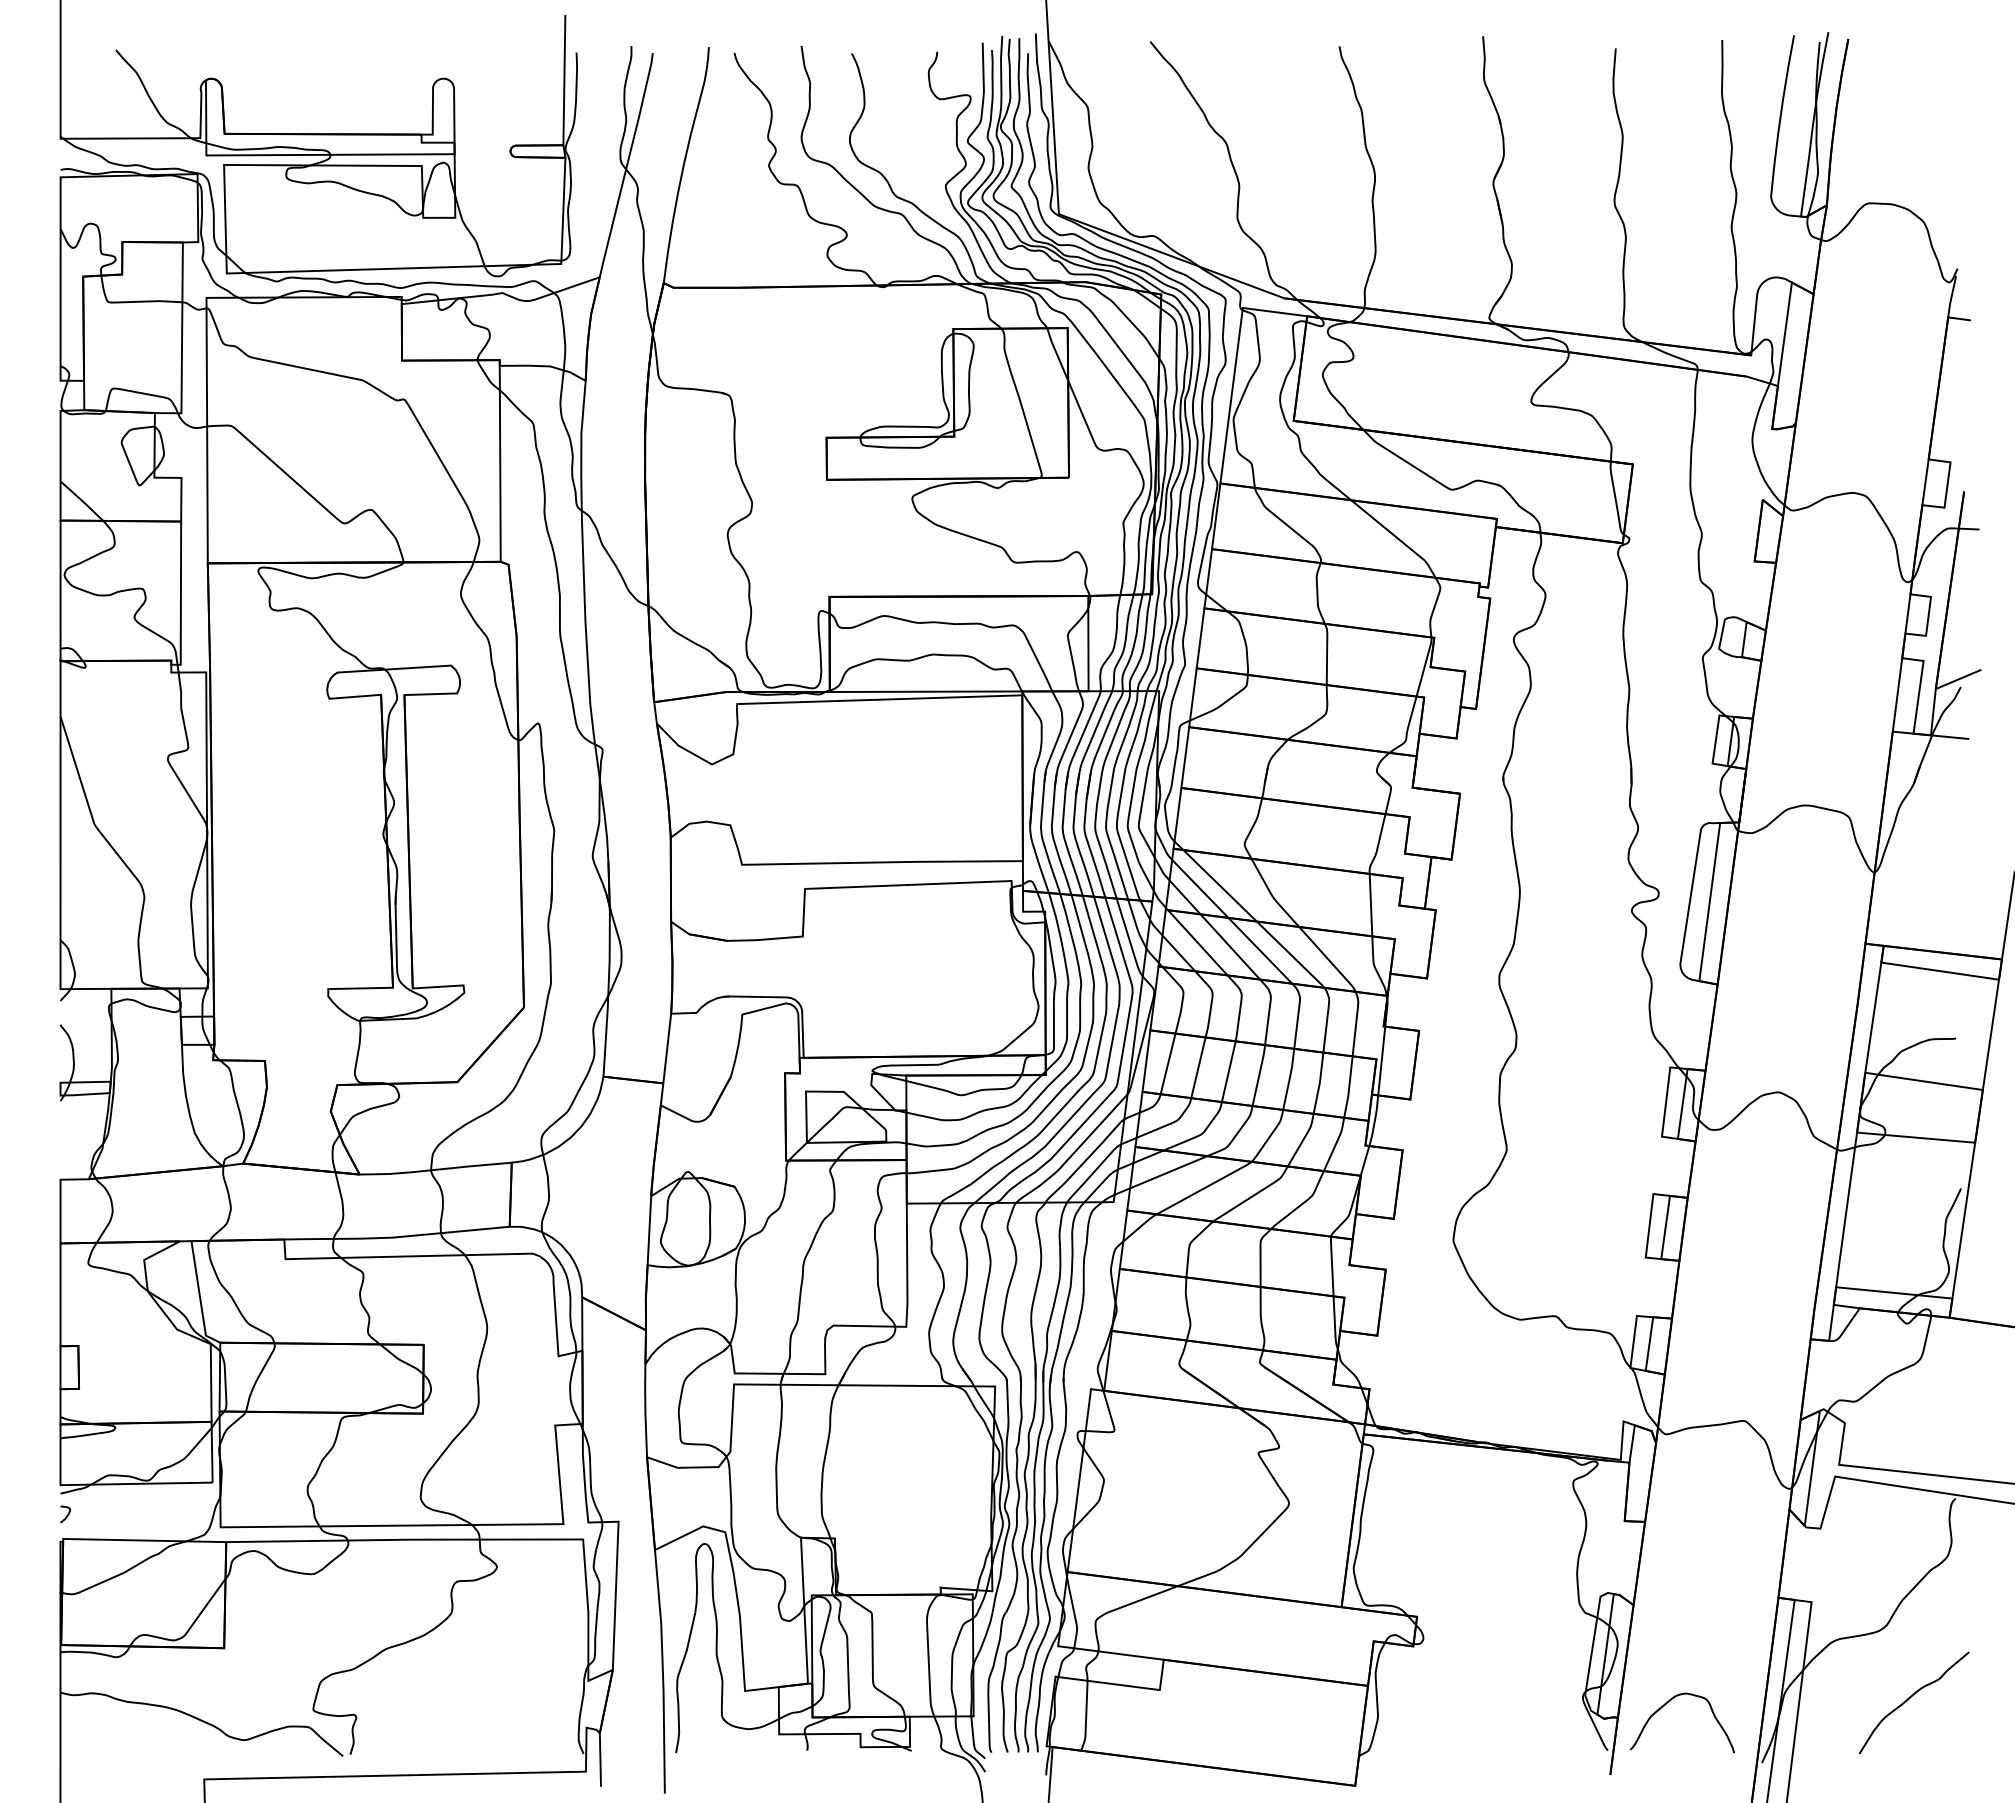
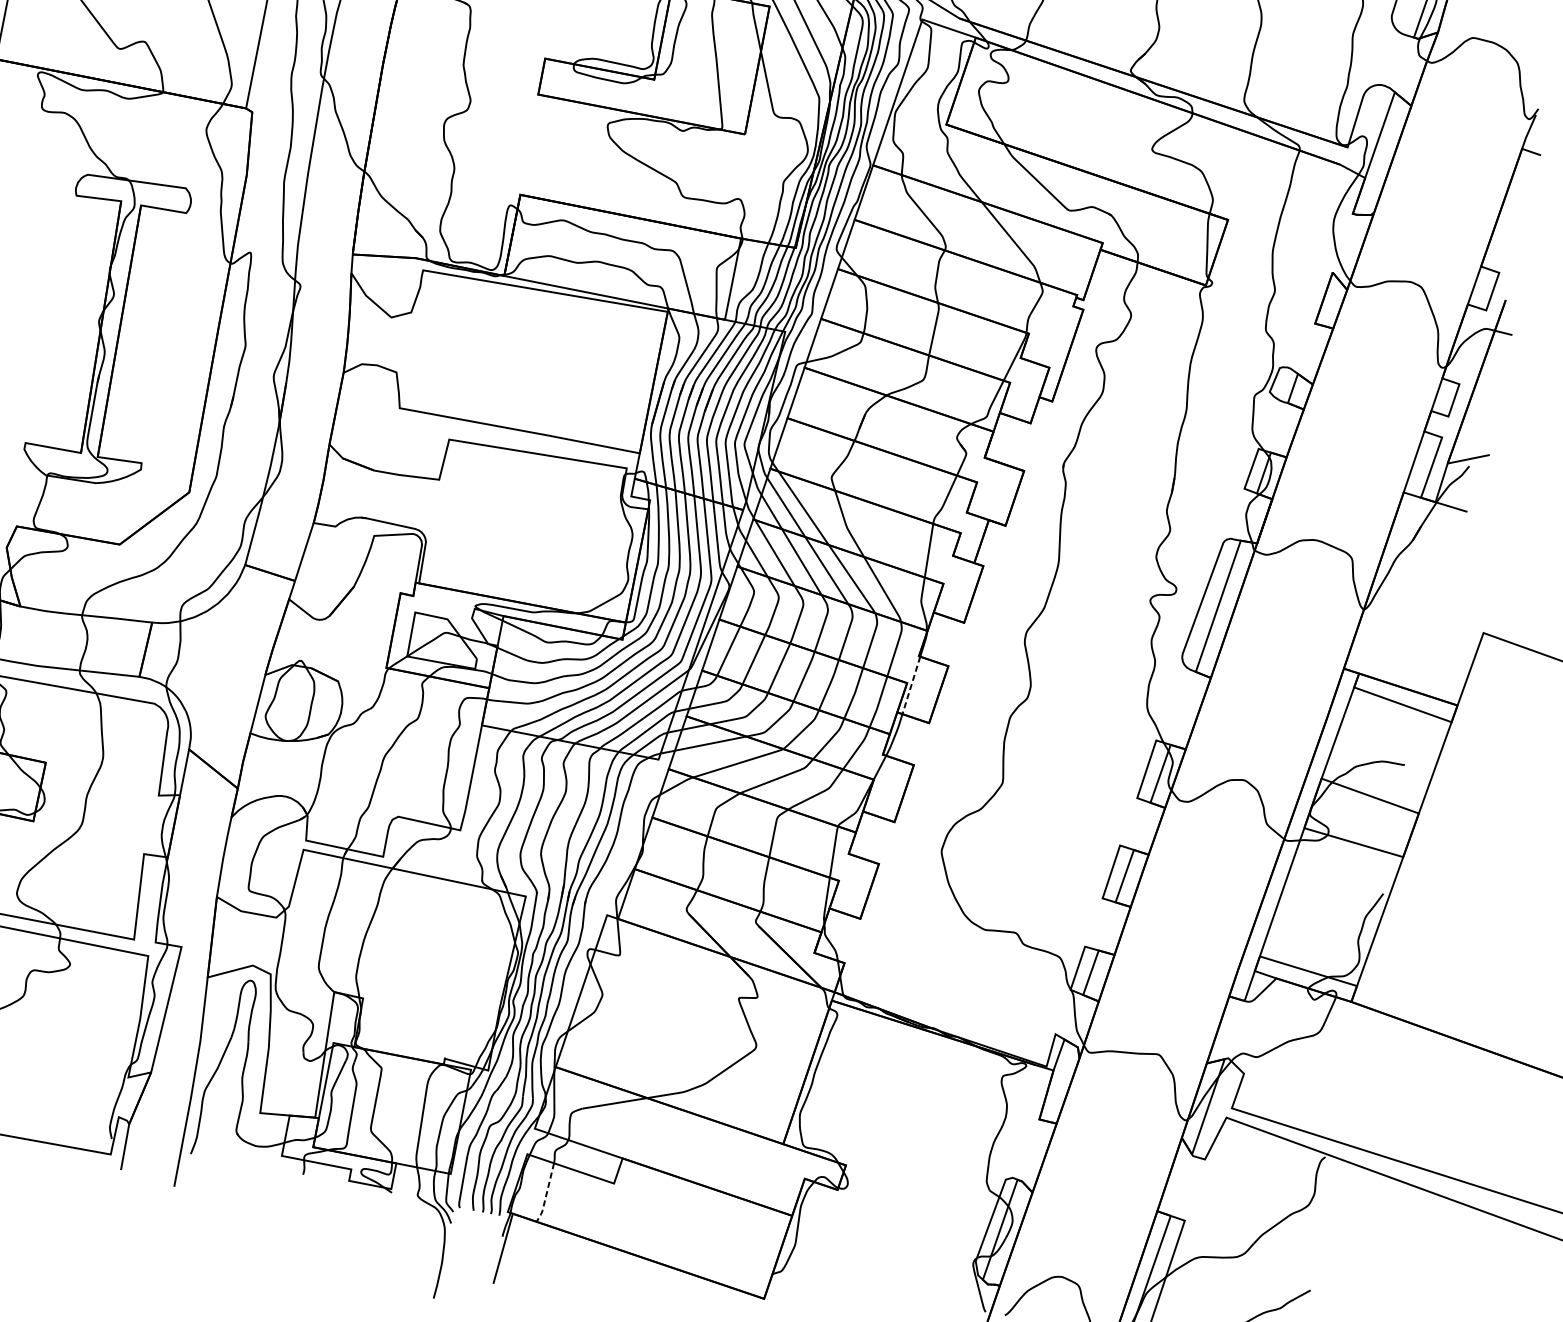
line: (1381, 1061) -> (911, 685), solid -> dashed
line: (1086, 1718) -> (546, 1195), solid -> dashed

